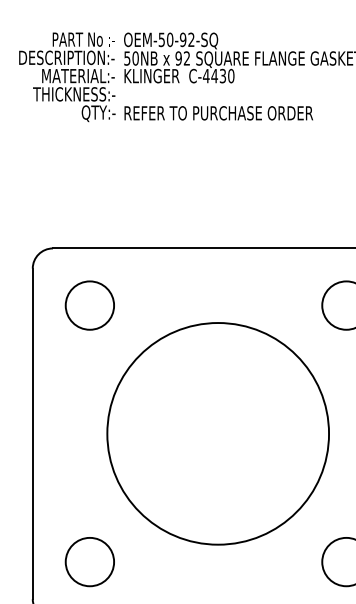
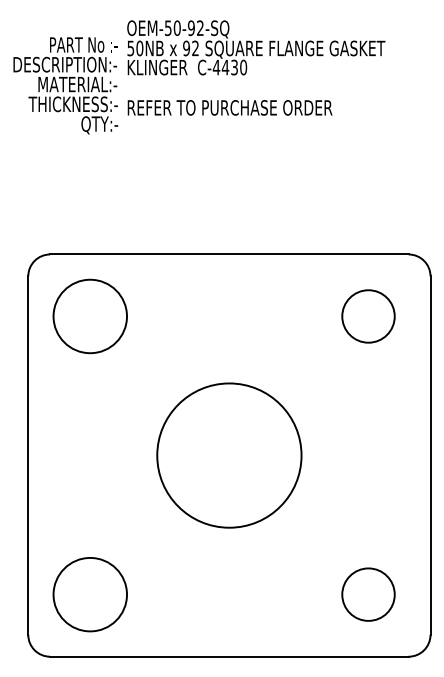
text: (67, 76) -> (65, 85), moved
circle: (90, 305) -> (90, 316), size x1.4
circle: (218, 433) -> (229, 455), size x0.6
circle: (90, 561) -> (90, 594), size x1.4

